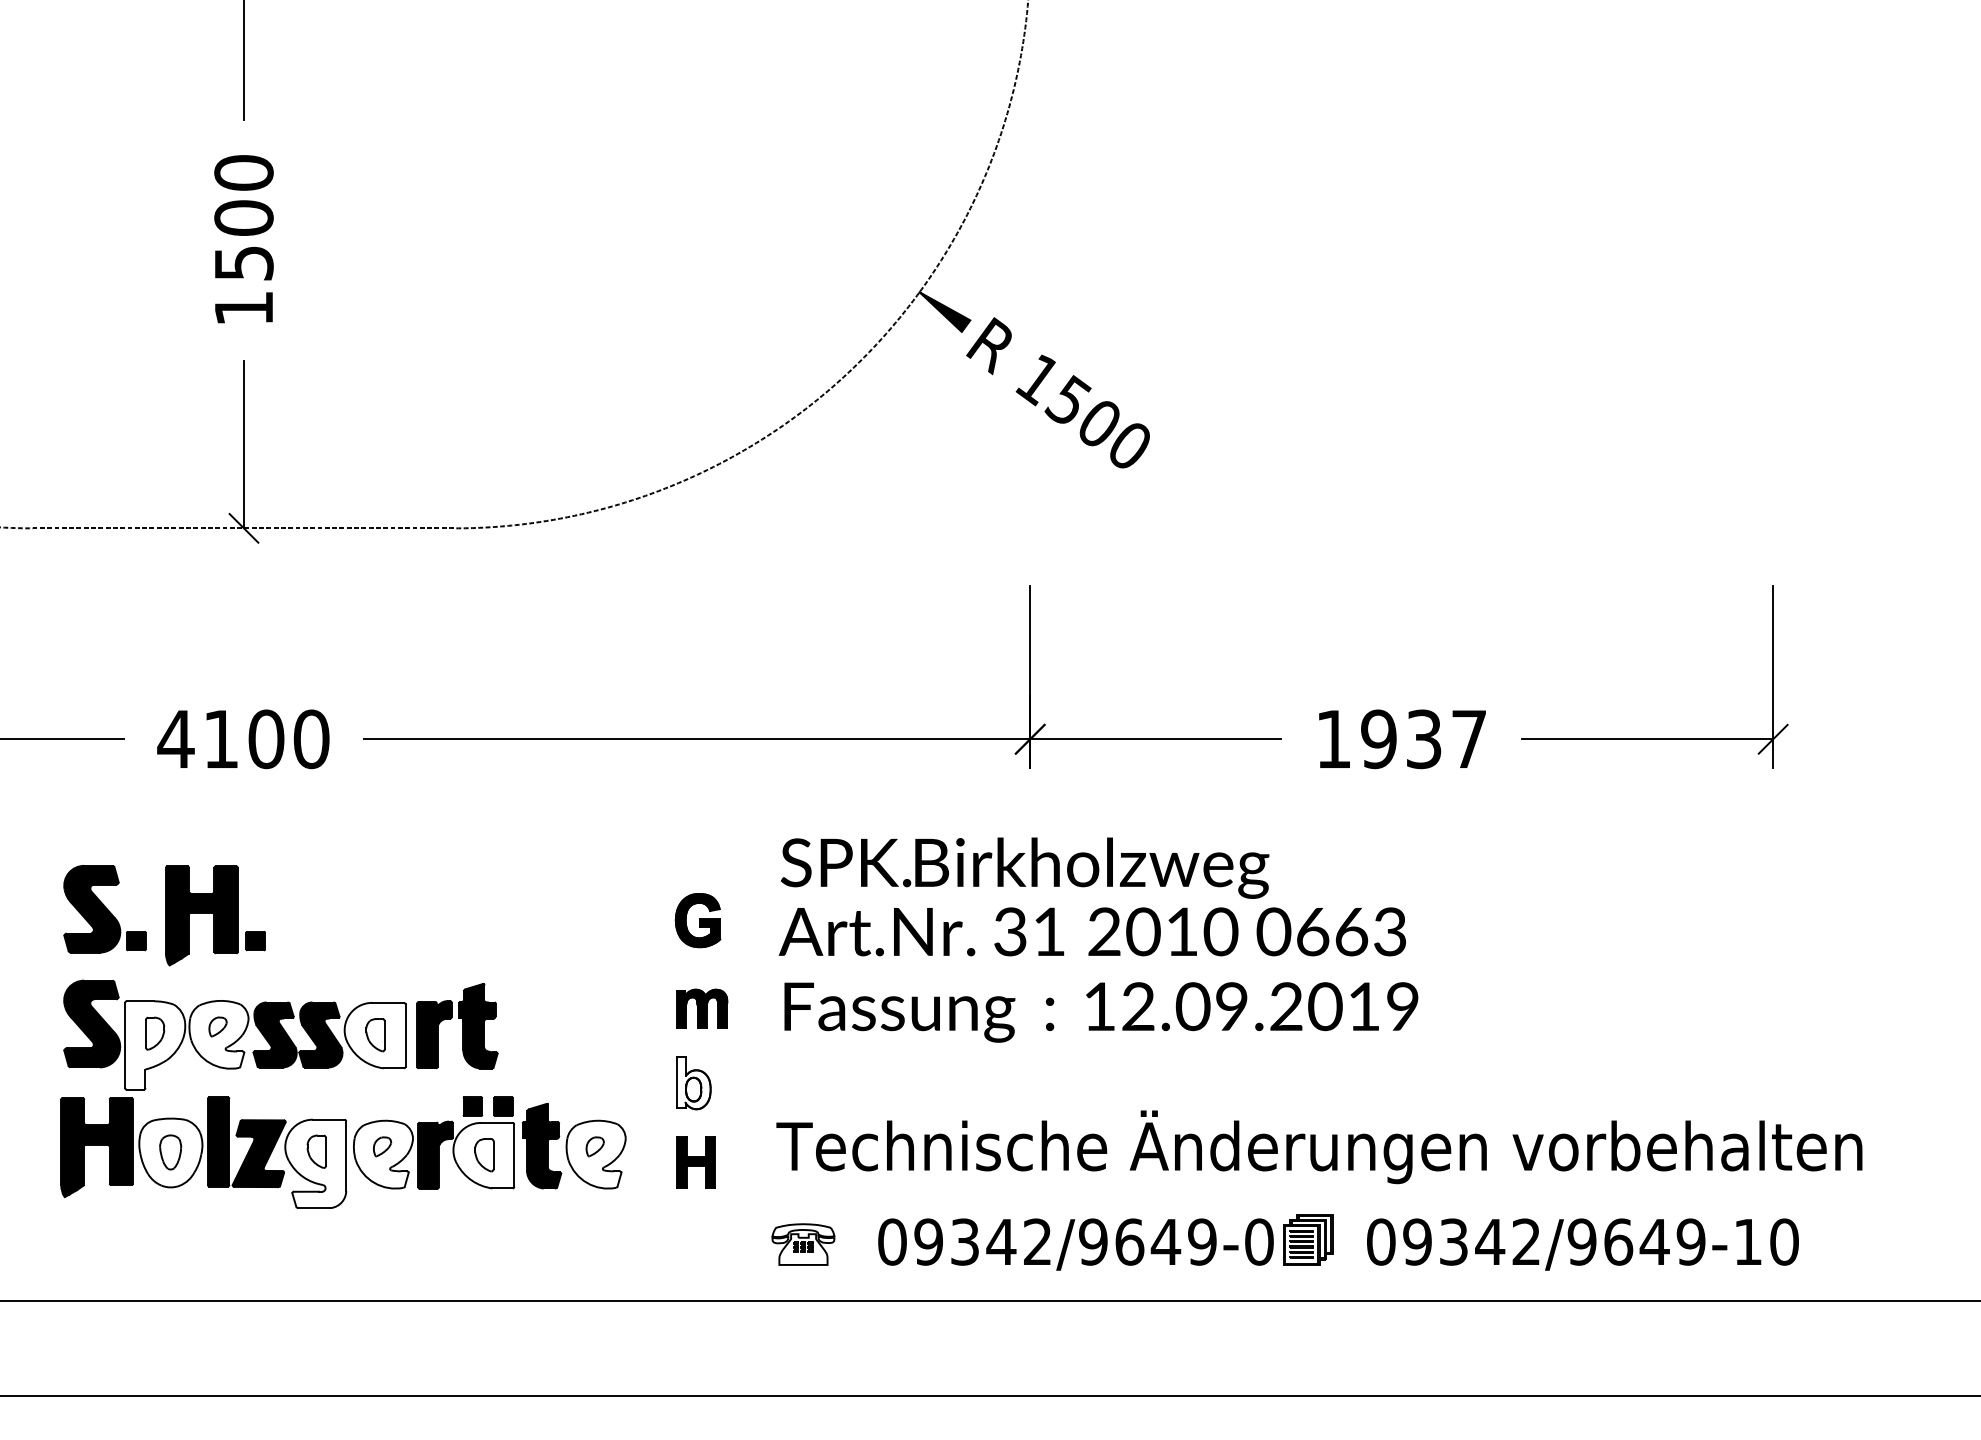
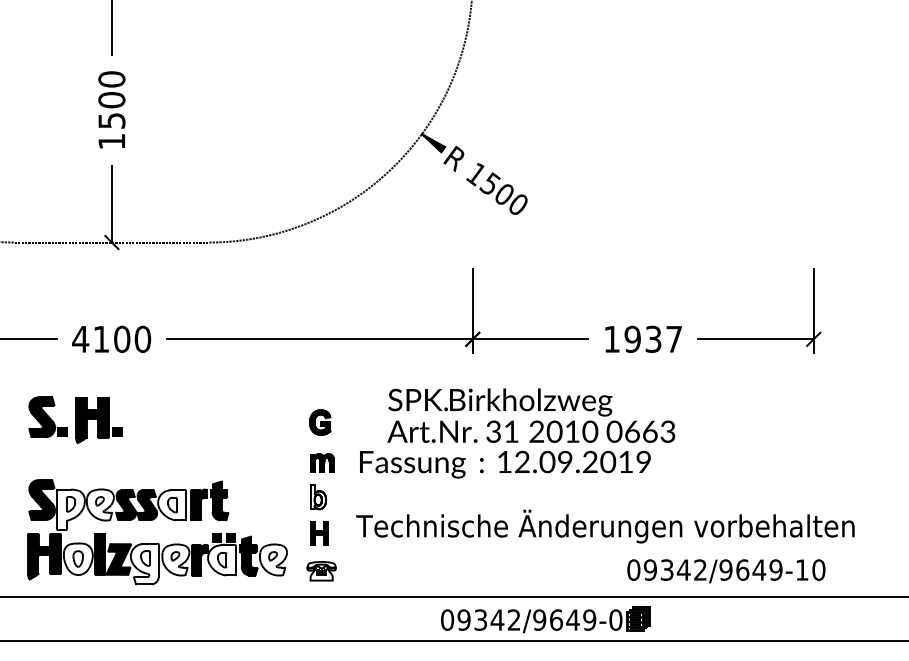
text: (1092, 896) -> (531, 415), moved
part: (343, 1118) -> (157, 543), moved
part: (1105, 1240) -> (545, 619), moved
part: (803, 1245) -> (321, 571), moved

